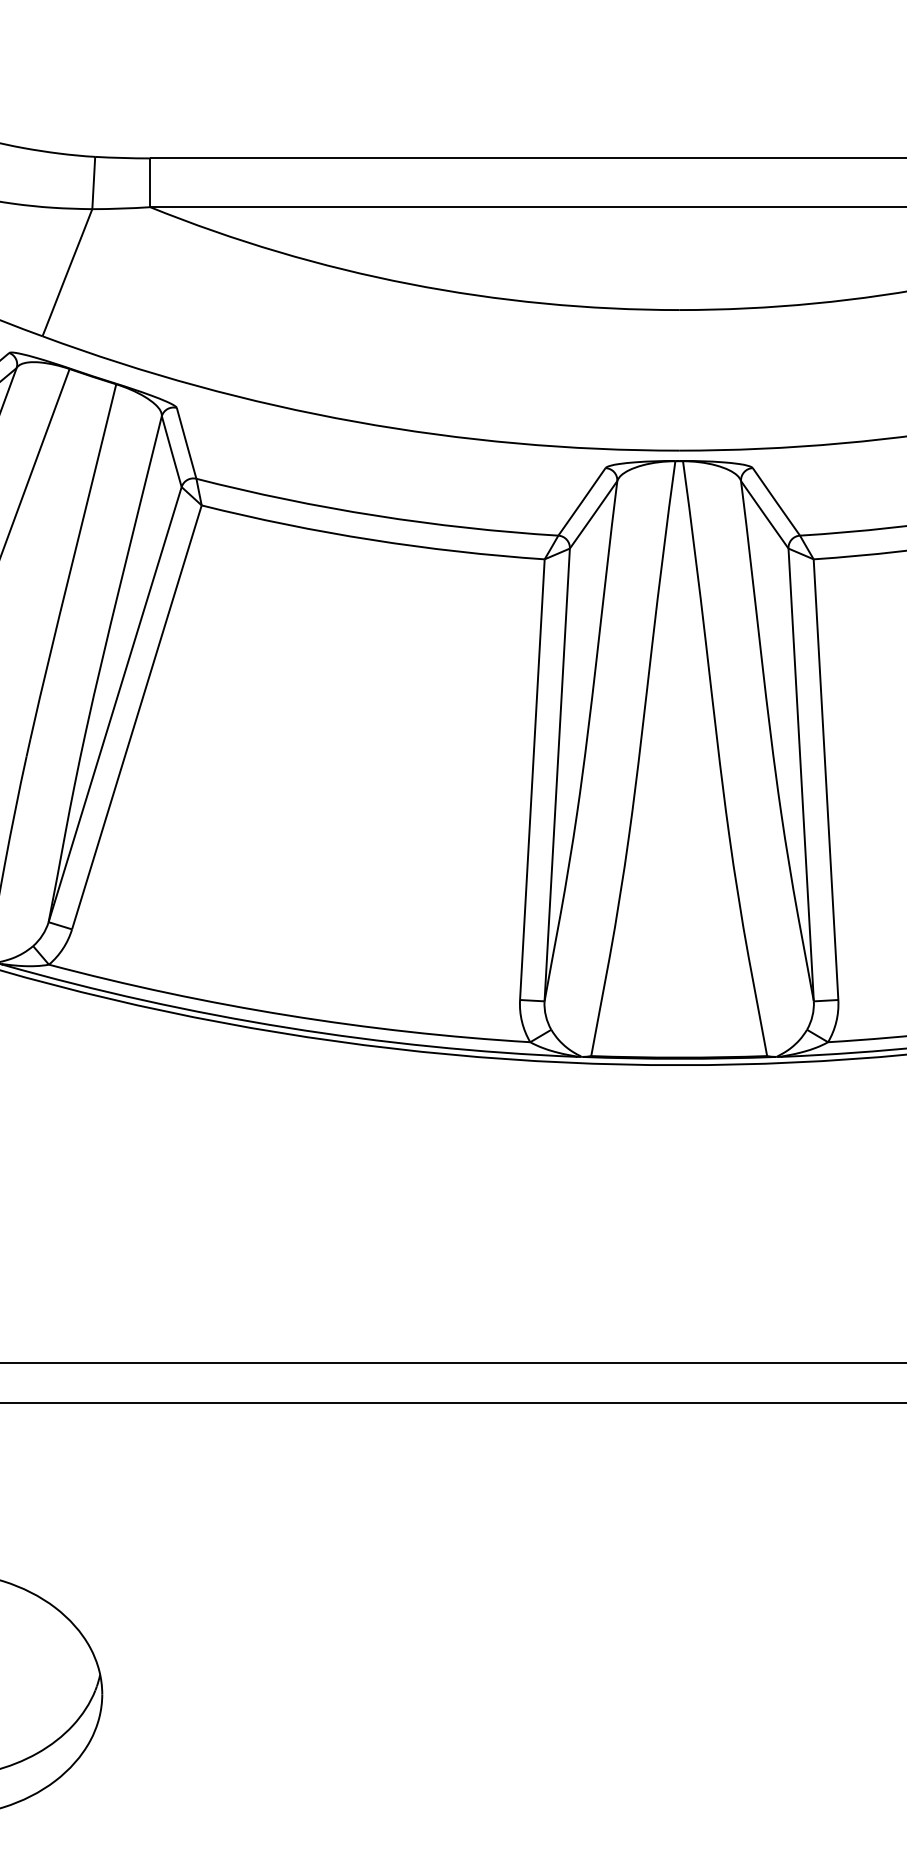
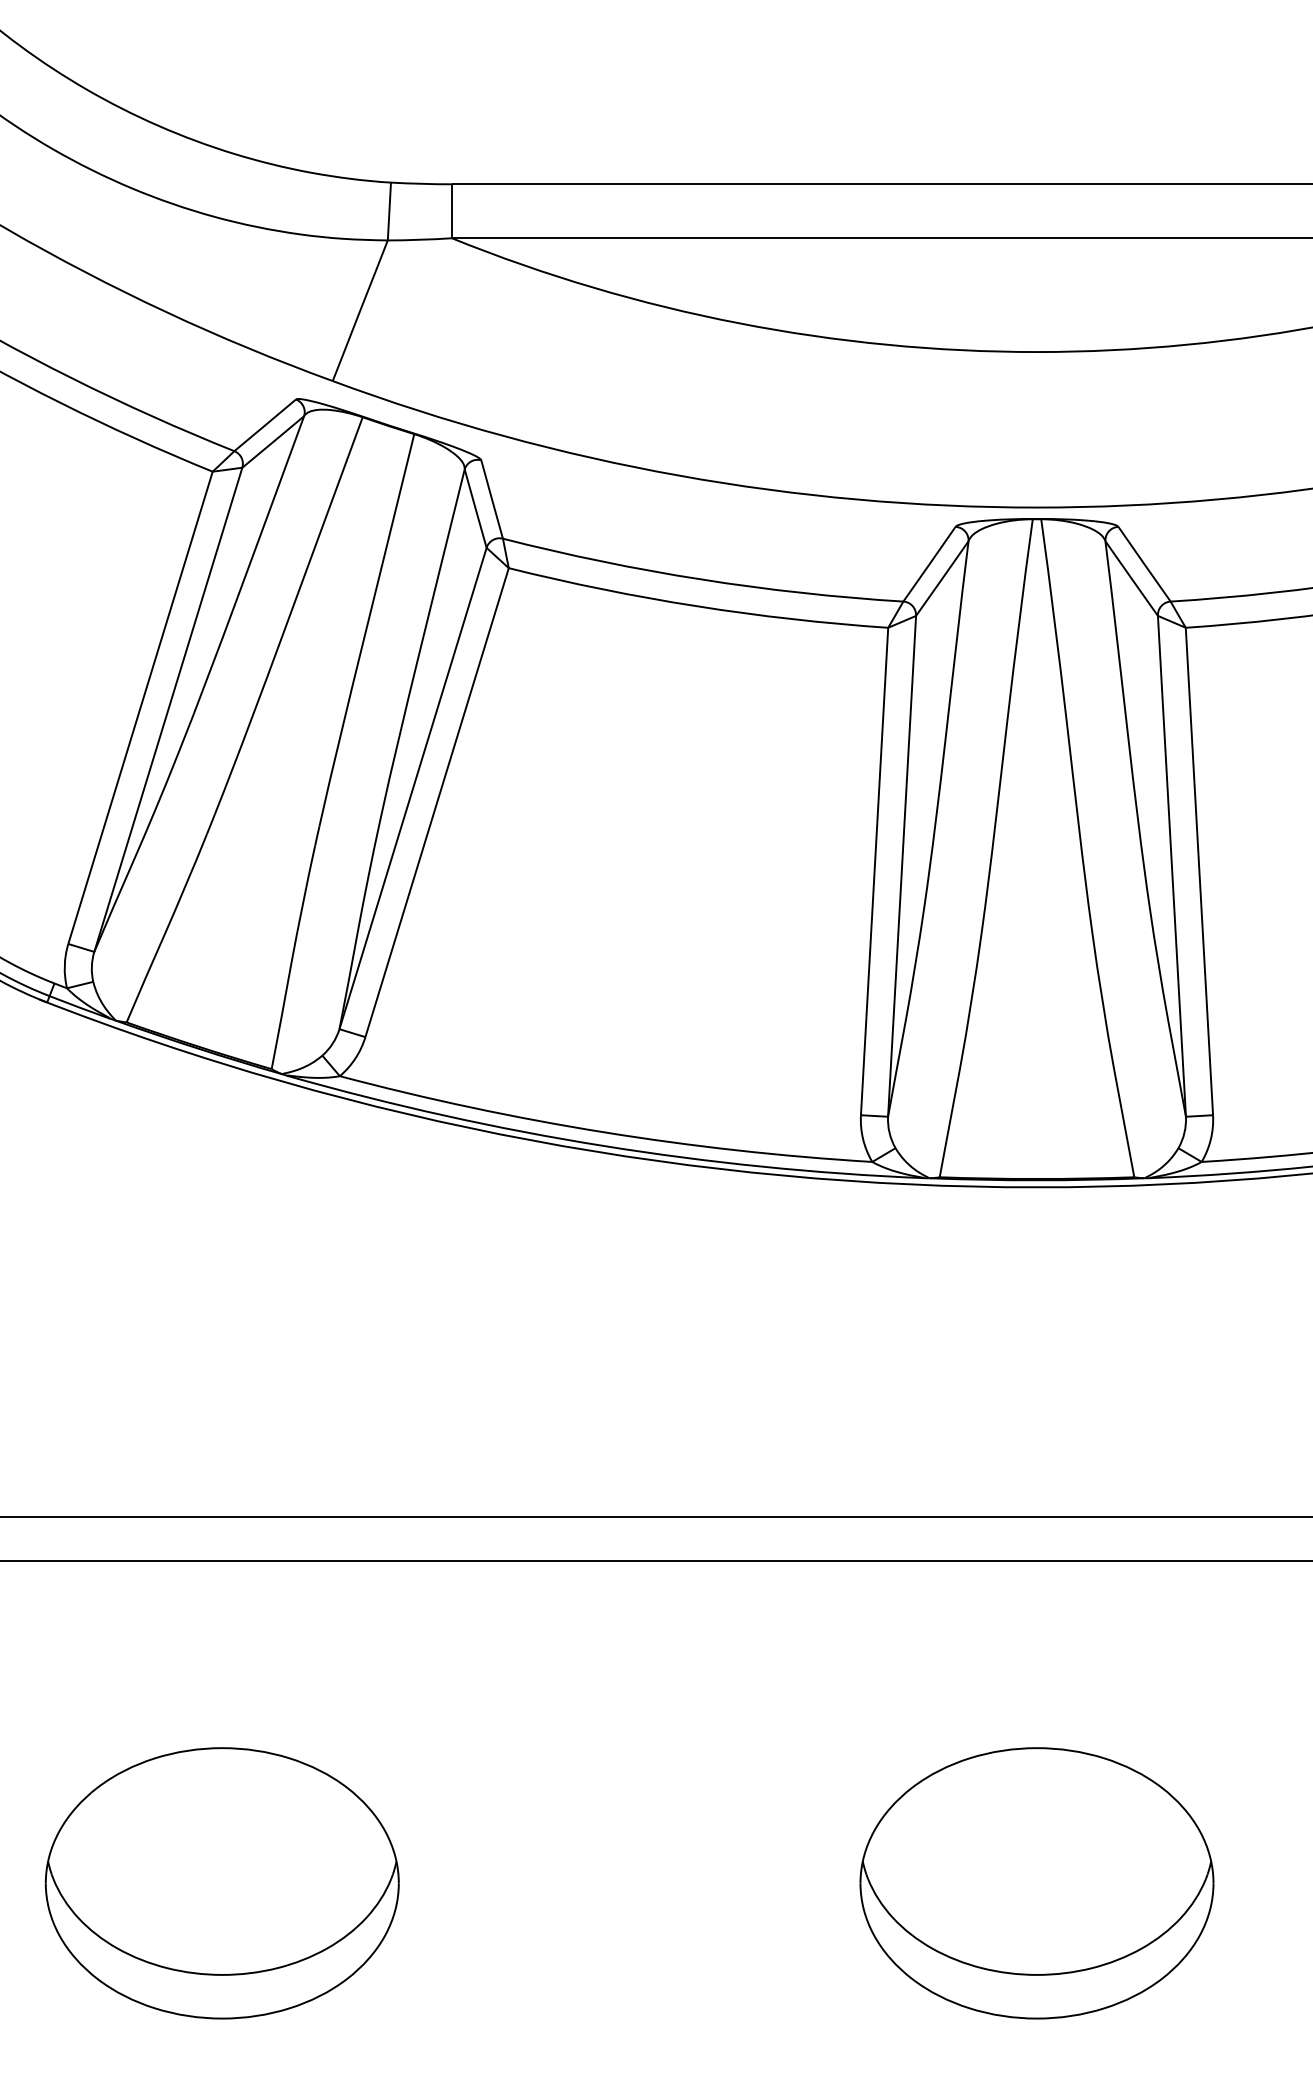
part: (678, 1694) -> (1036, 1883), added

